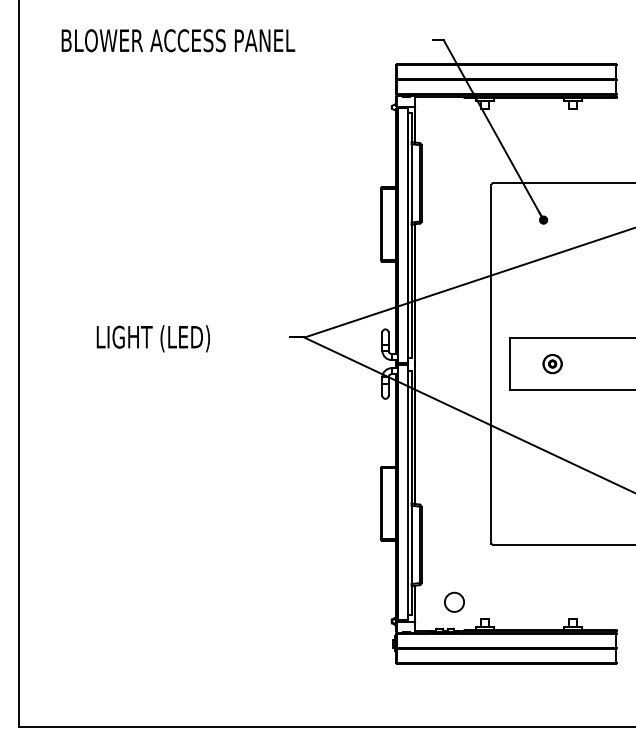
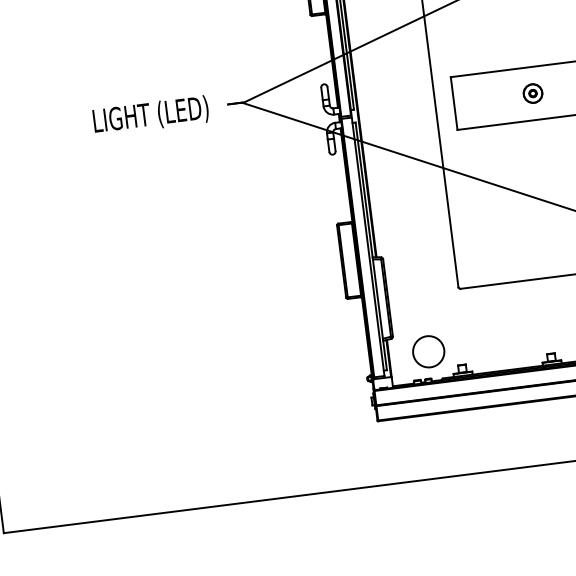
text: (152, 338) -> (150, 115), moved
part: (552, 364) -> (532, 94), moved
circle: (454, 601) -> (428, 350), size x1.6

